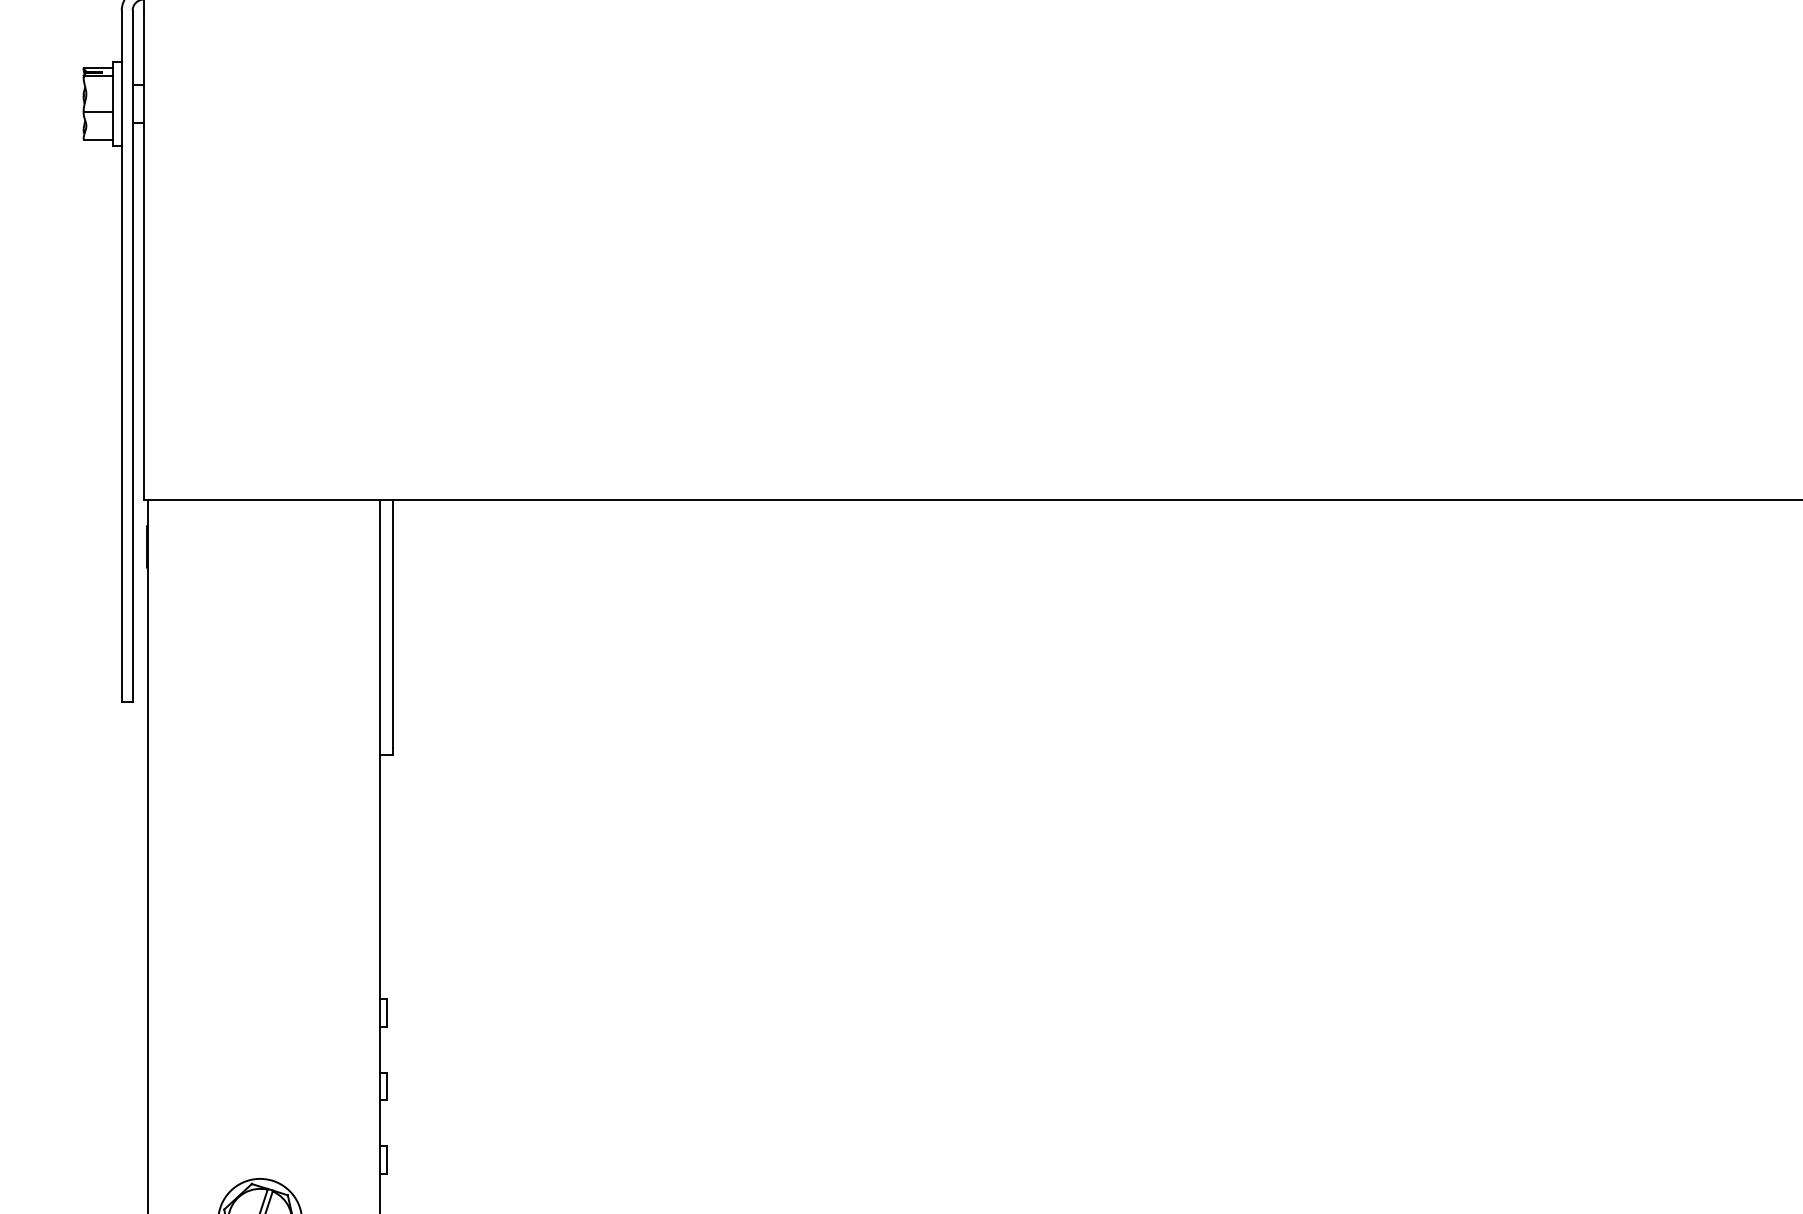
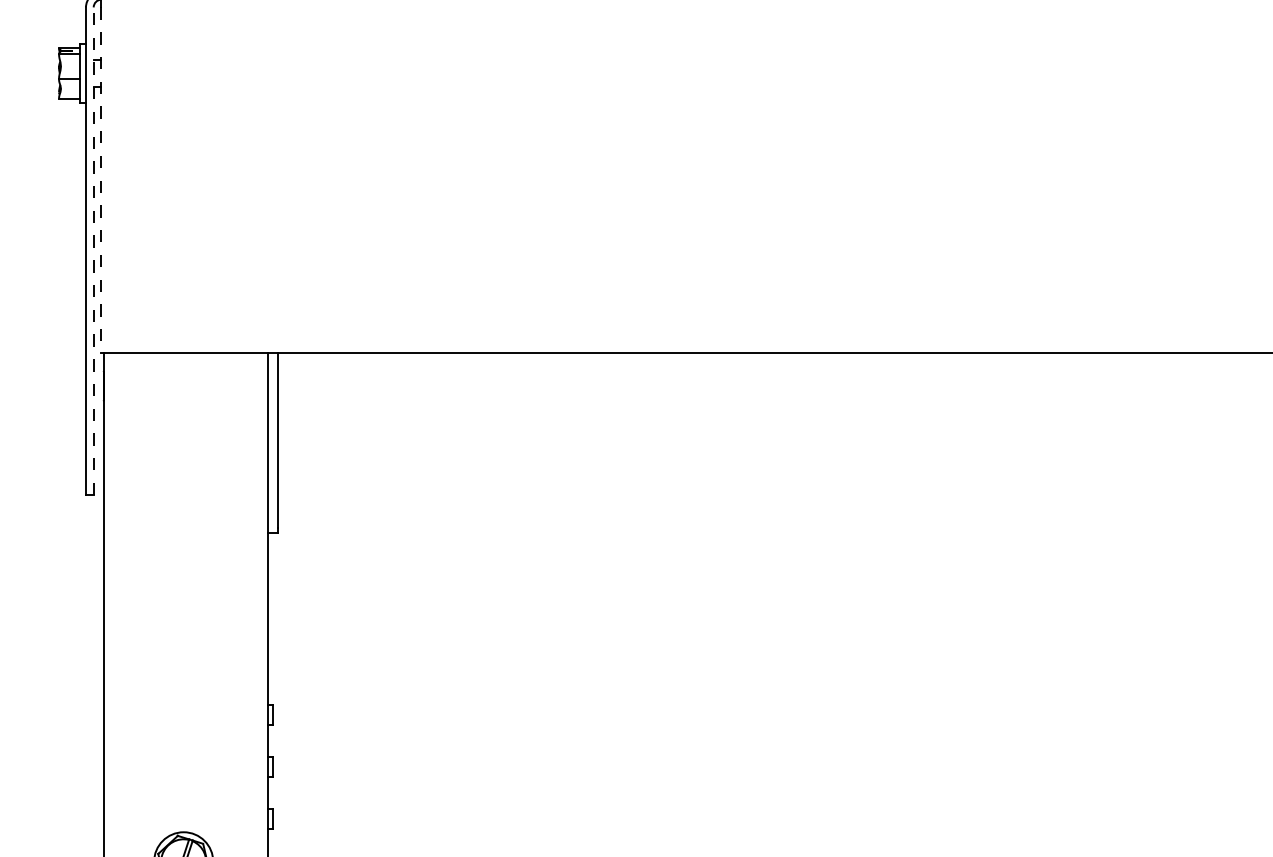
line: (143, 255) -> (101, 180), solid -> dashed
line: (132, 356) -> (93, 251), solid -> dashed

